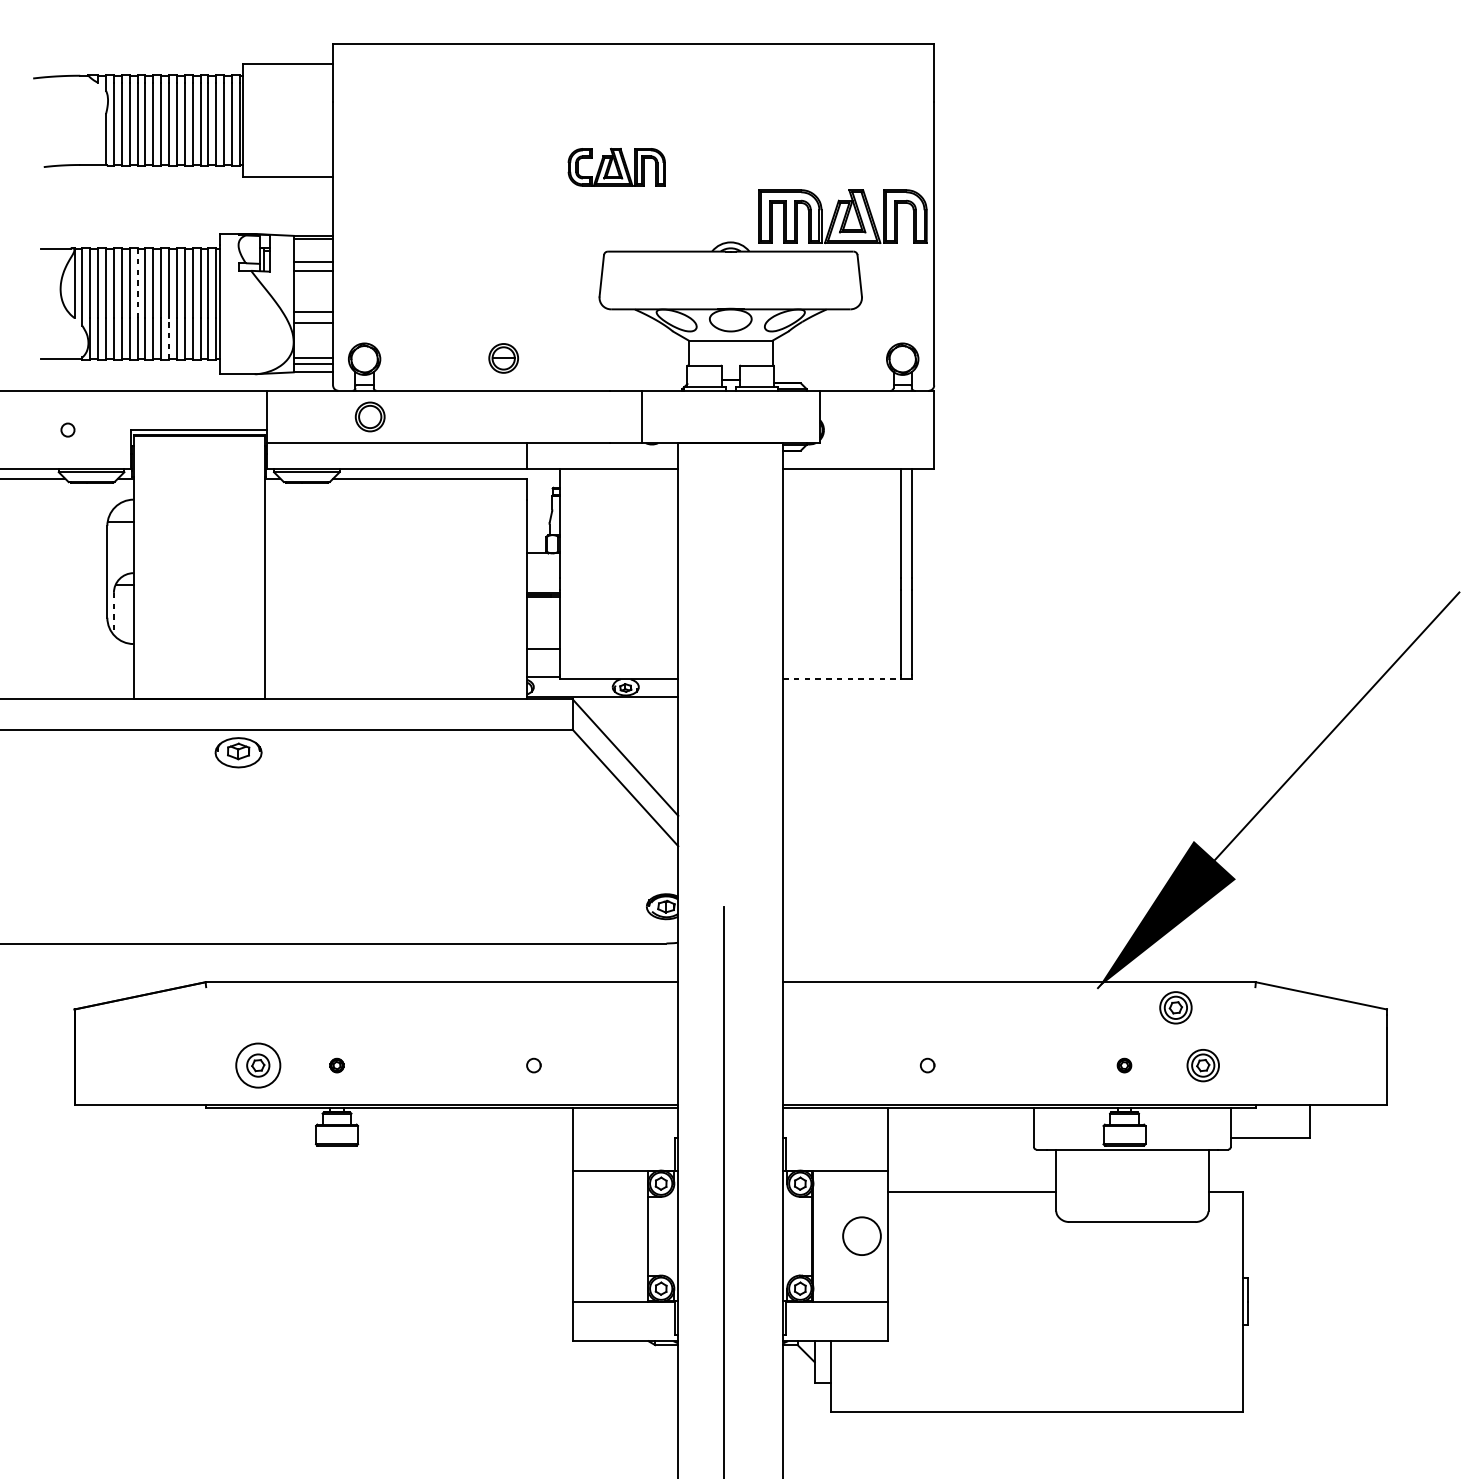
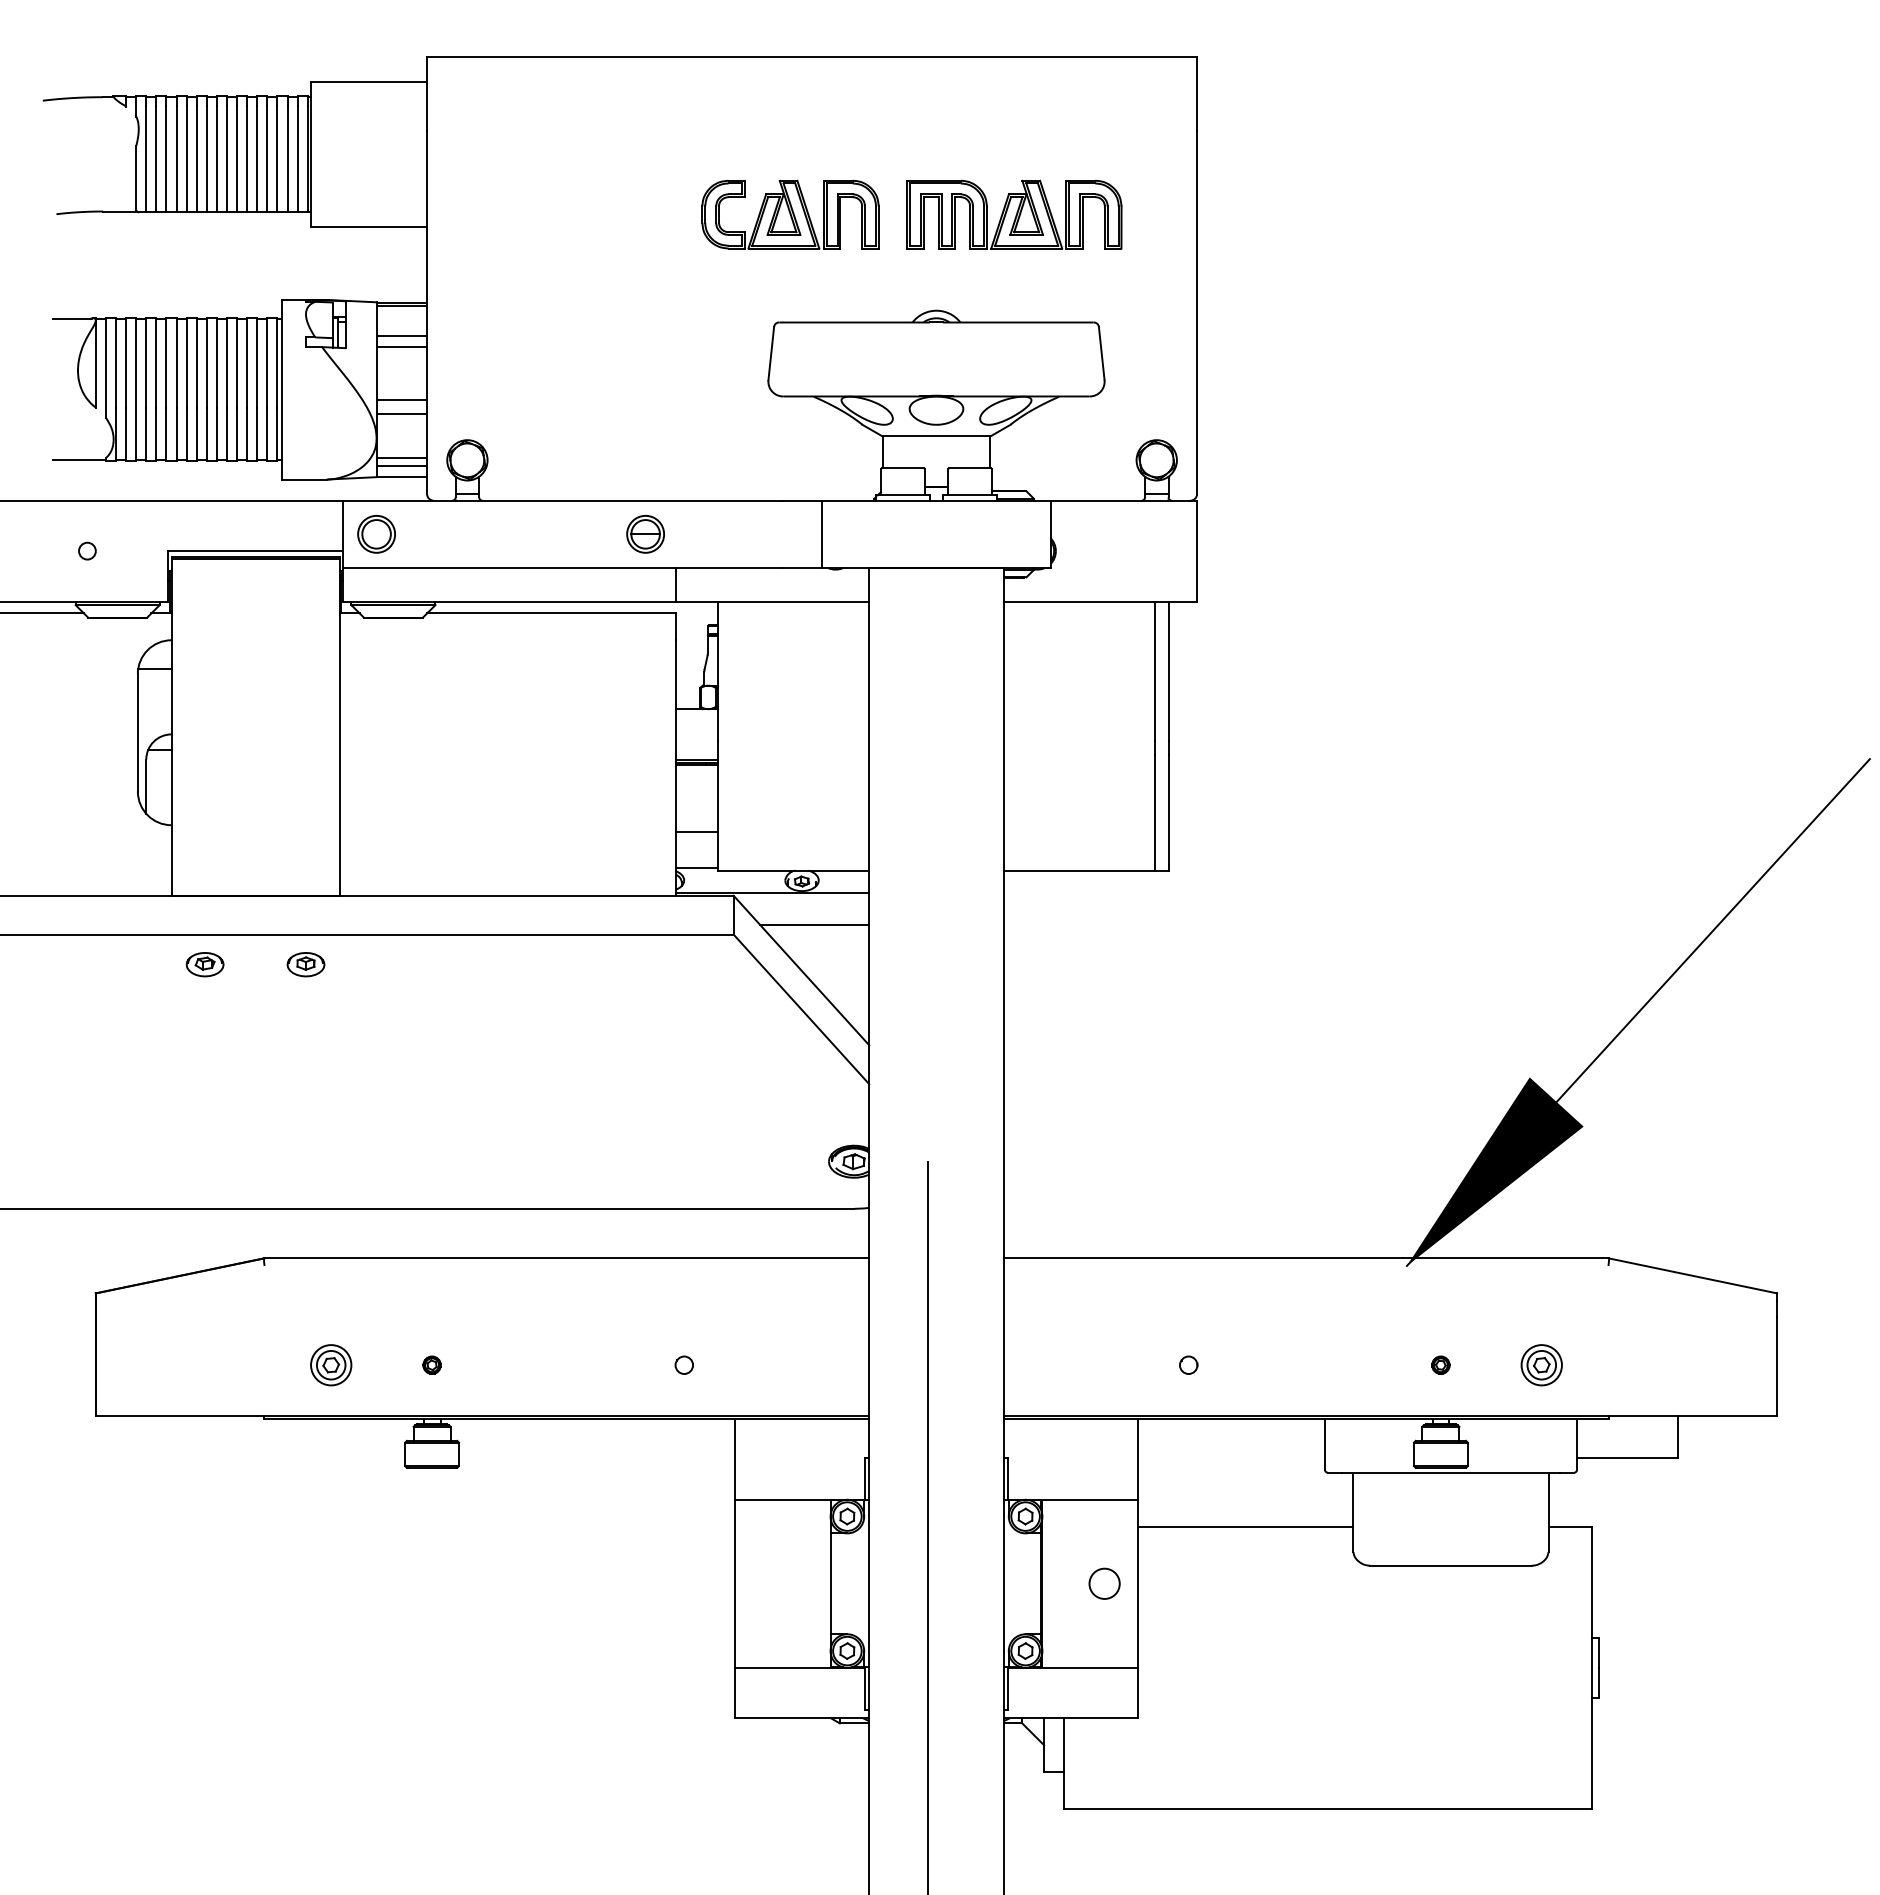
part: (616, 167) -> (790, 214), size x1.43
part: (843, 216) -> (1014, 214), moved
line: (137, 282) -> (176, 362), dashed -> solid
line: (168, 339) -> (216, 434), dashed -> solid
part: (503, 358) -> (645, 534), moved
part: (370, 417) -> (376, 534), moved
line: (114, 614) -> (146, 787), dashed -> solid
line: (842, 679) -> (1079, 870), dashed -> solid
line: (635, 721) -> (814, 924), added
part: (159, 752) -> (204, 964), added
part: (238, 752) -> (305, 964), size x0.62
part: (1175, 1008) -> (1506, 1291), removed
circle: (258, 1065) -> (331, 1365), size x0.71
circle: (861, 1235) -> (1104, 1583), size x0.62

